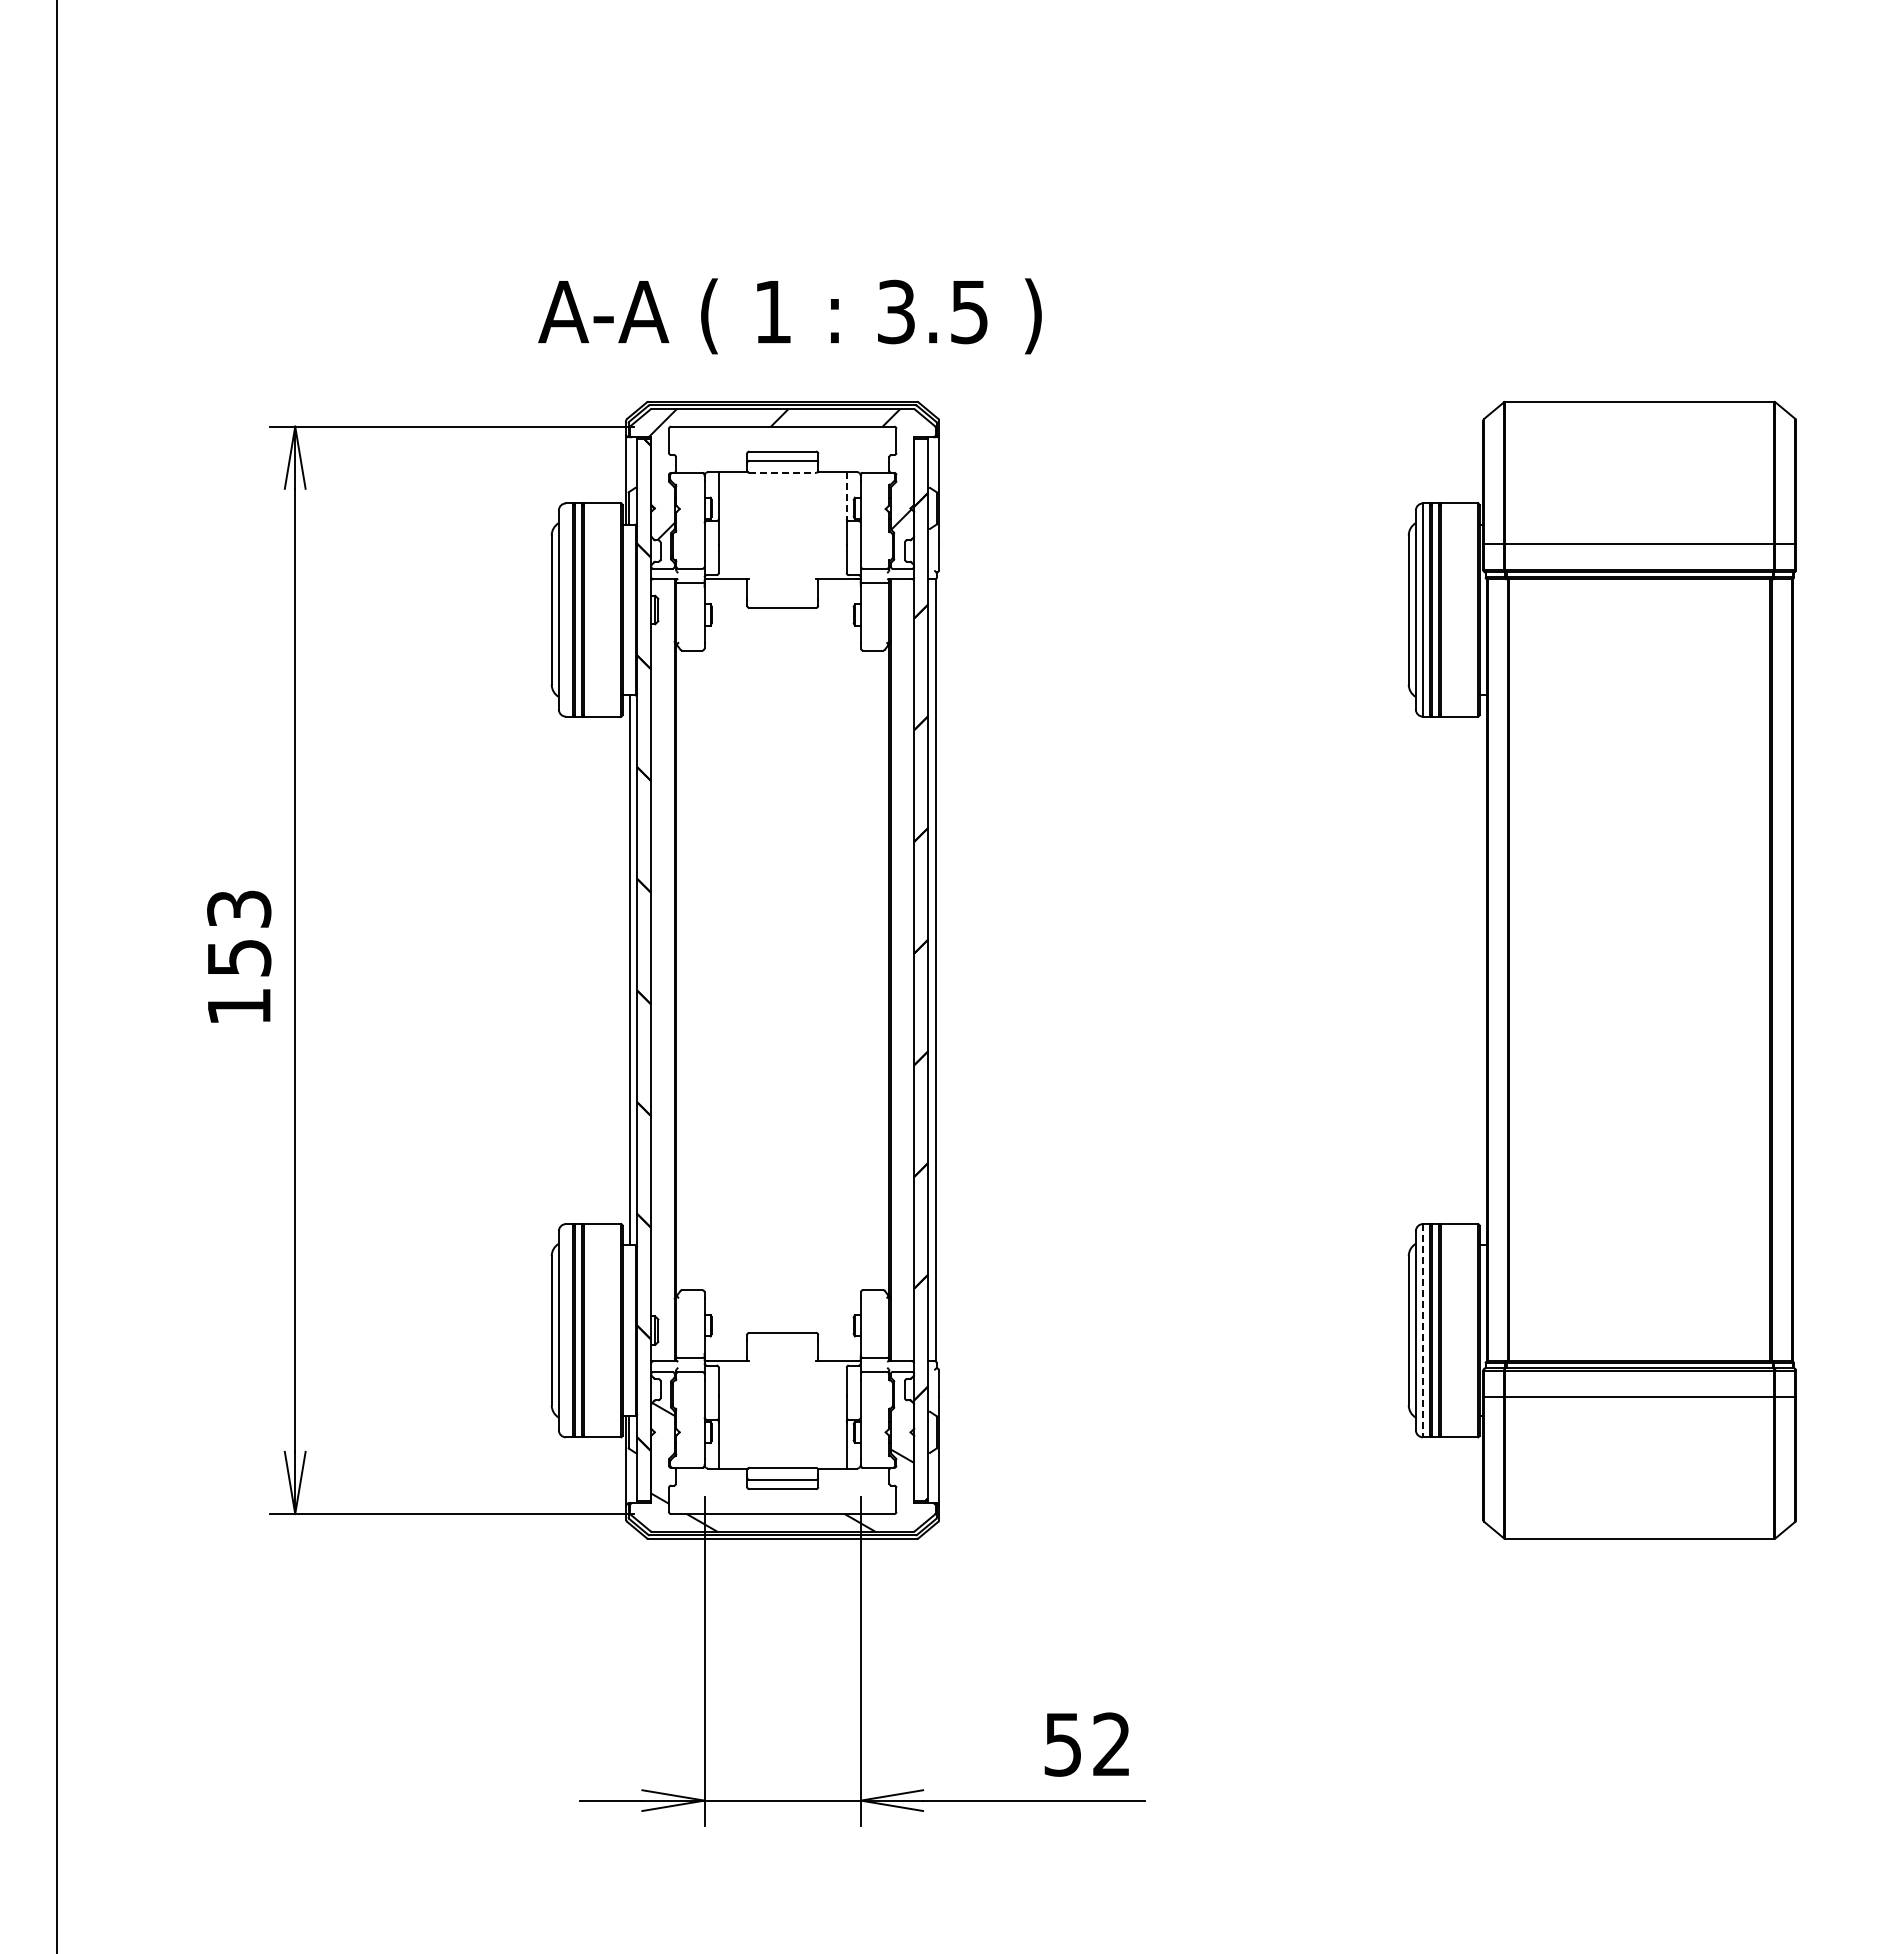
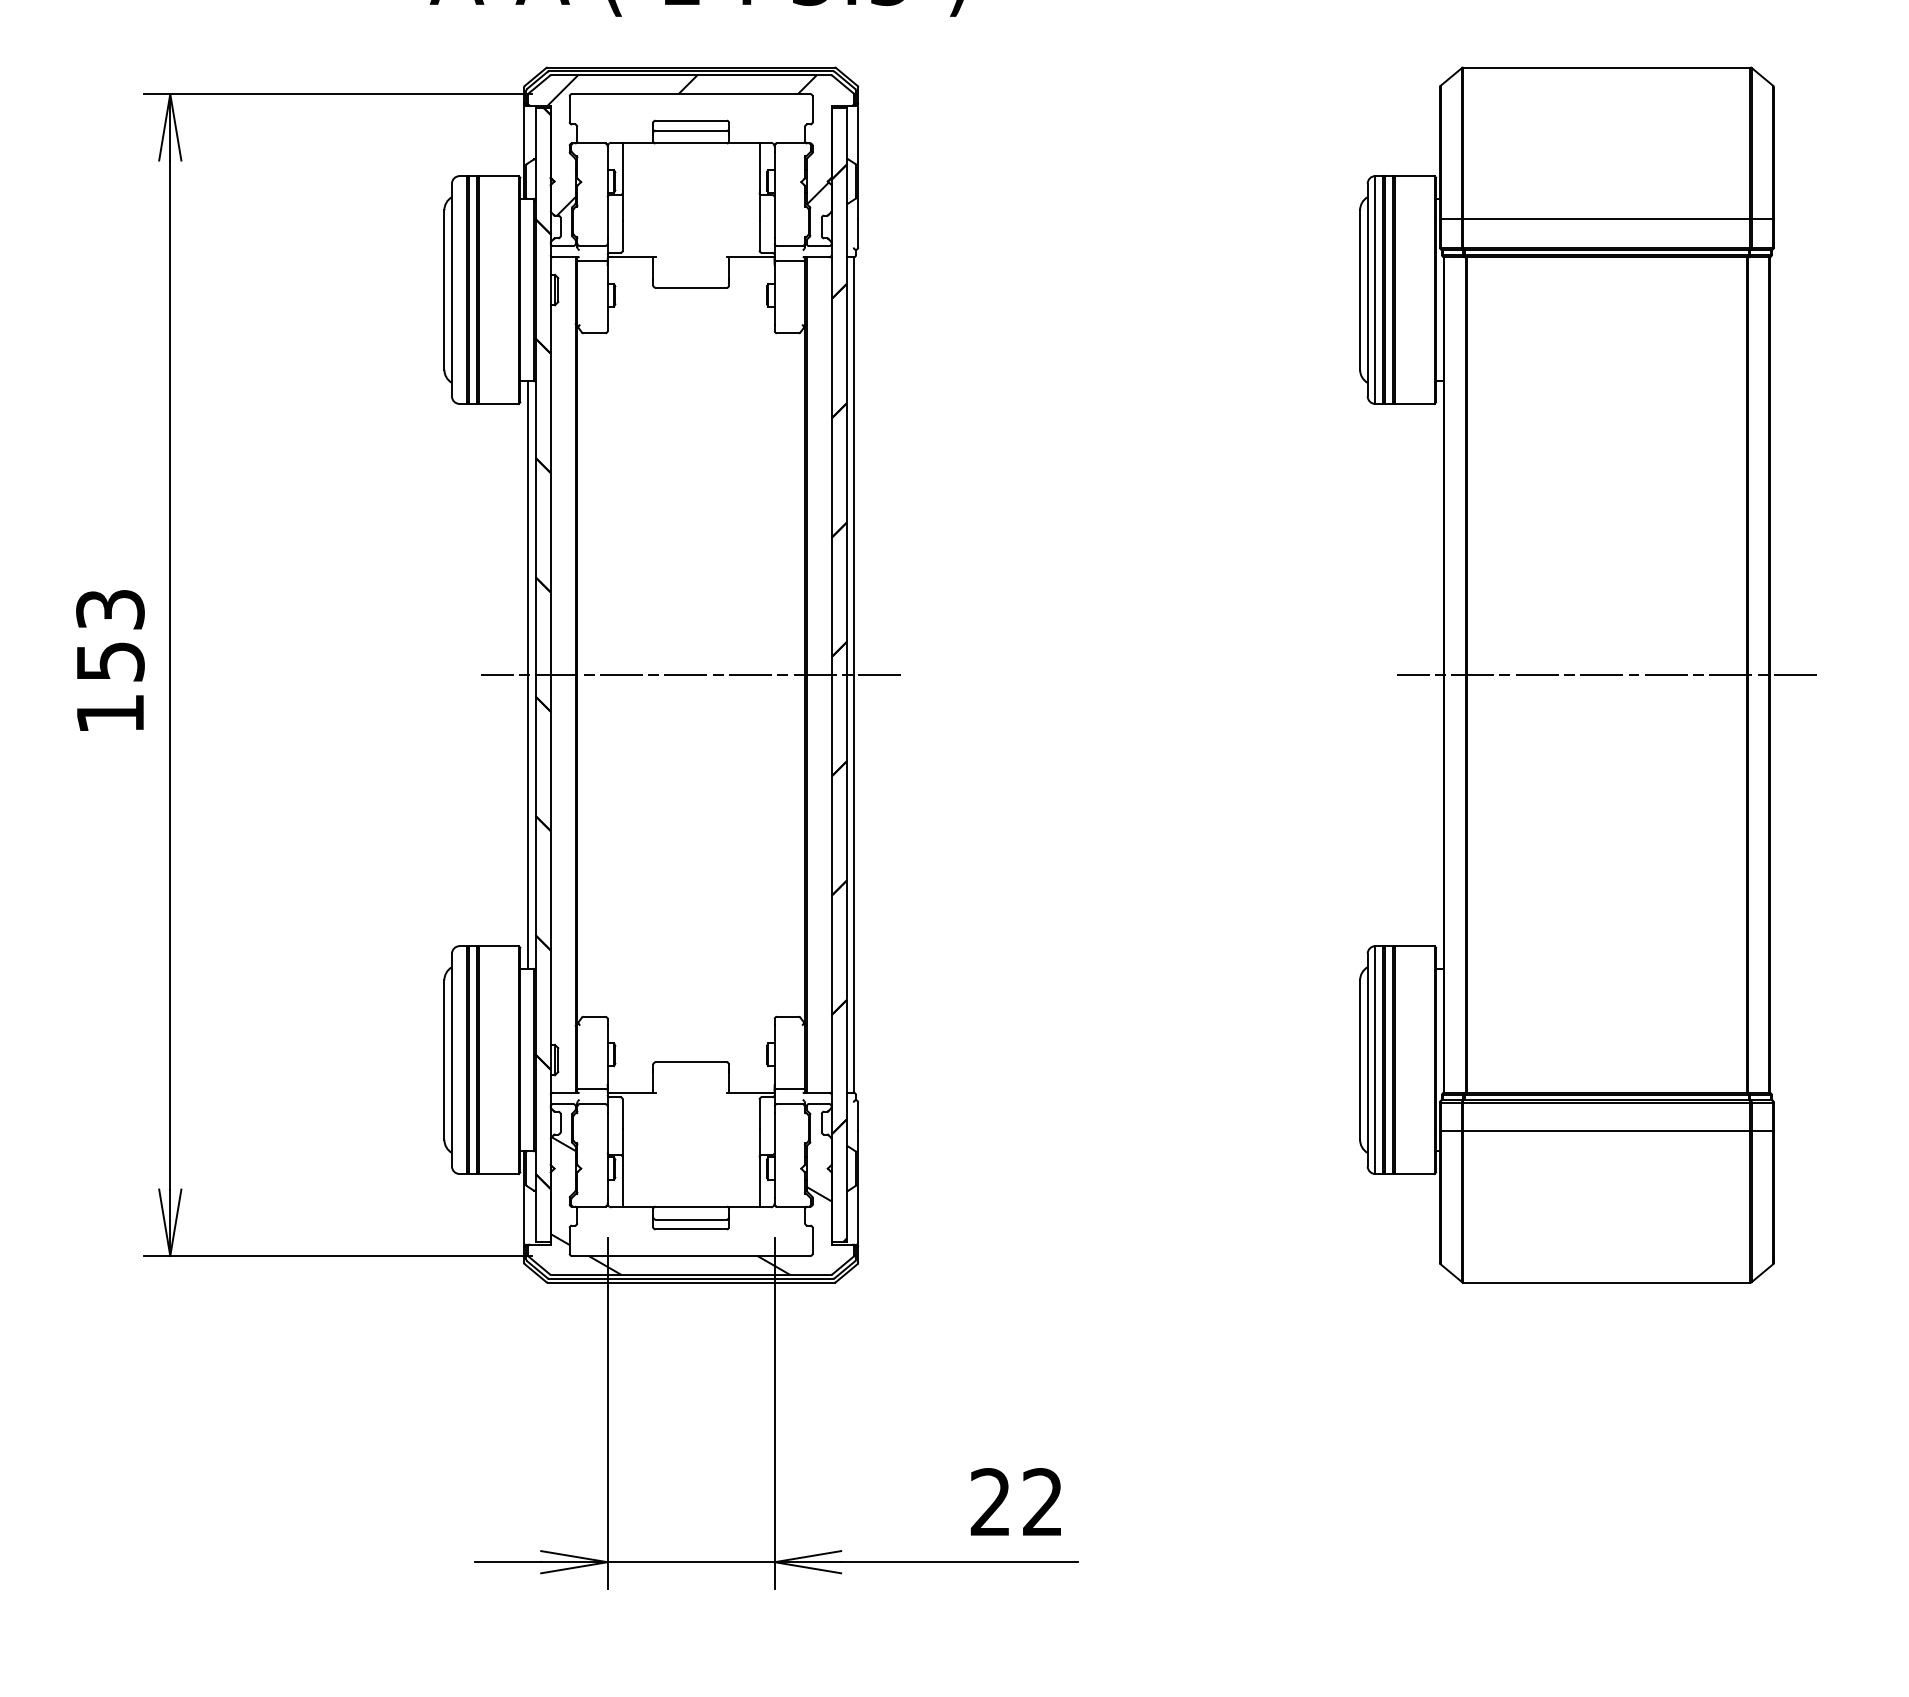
line: (783, 472) -> (692, 143), dashed -> solid
line: (846, 495) -> (759, 167), dashed -> solid
line: (782, 970) -> (690, 675), added
line: (1639, 970) -> (1606, 675), added
line: (1422, 1330) -> (1374, 1059), dashed -> solid
text: (1062, 1744) -> (990, 1502), 52 -> 22

